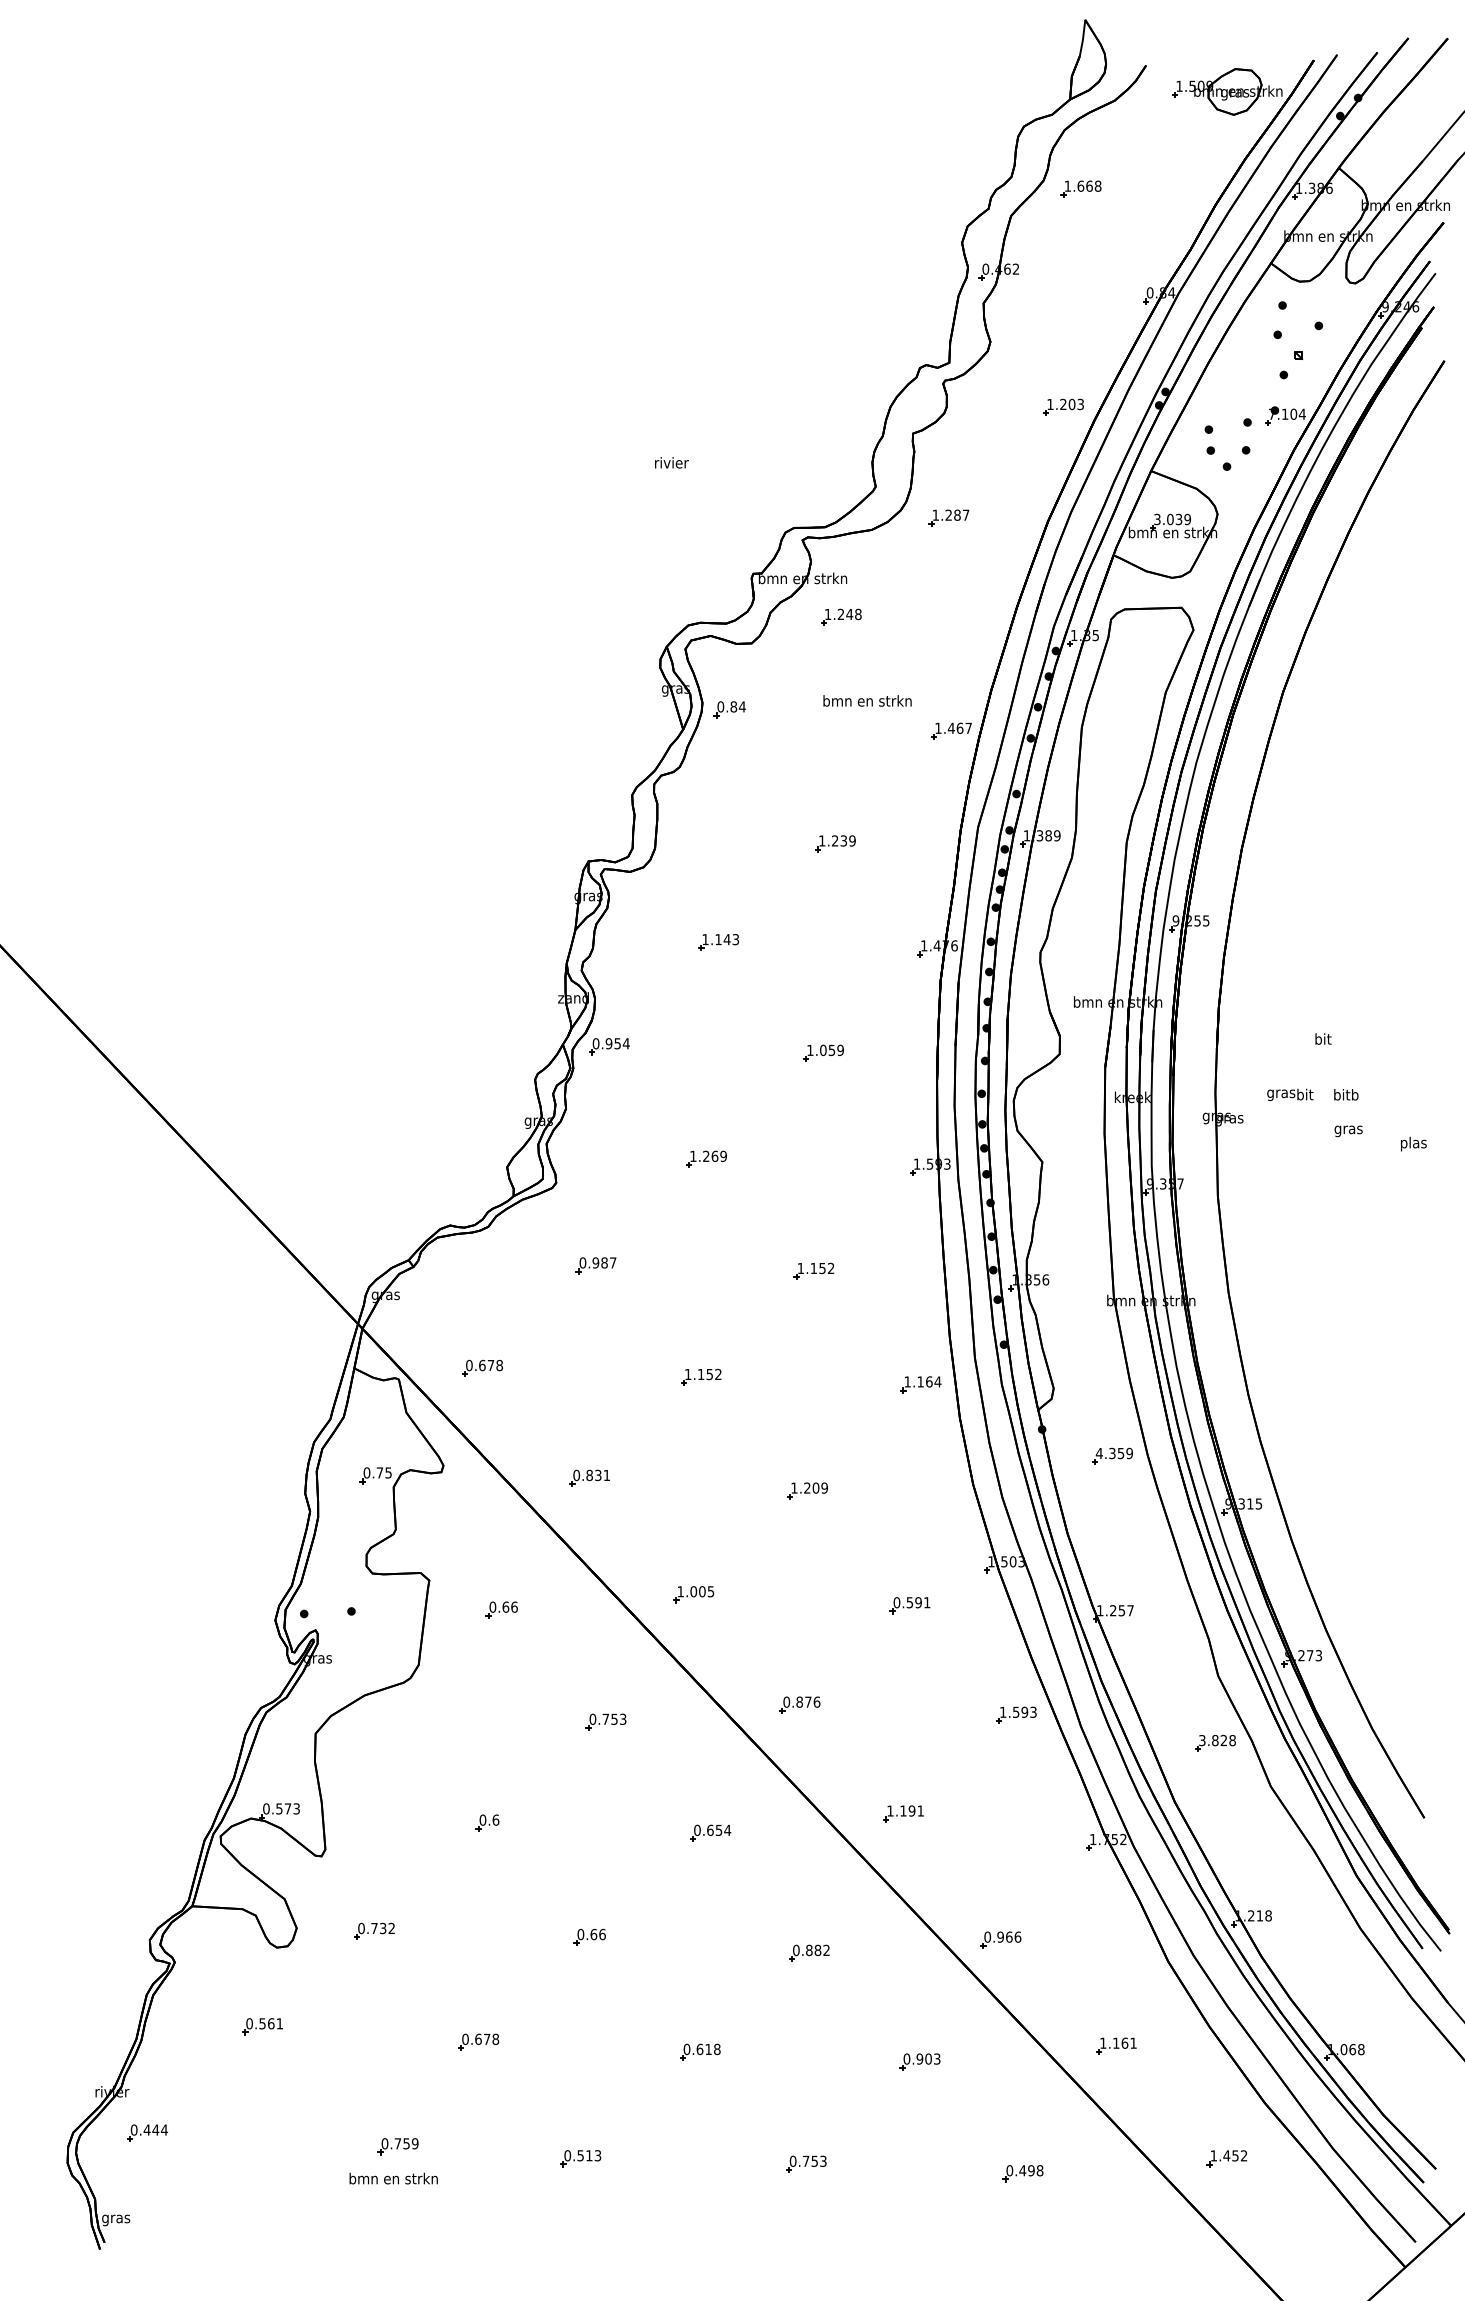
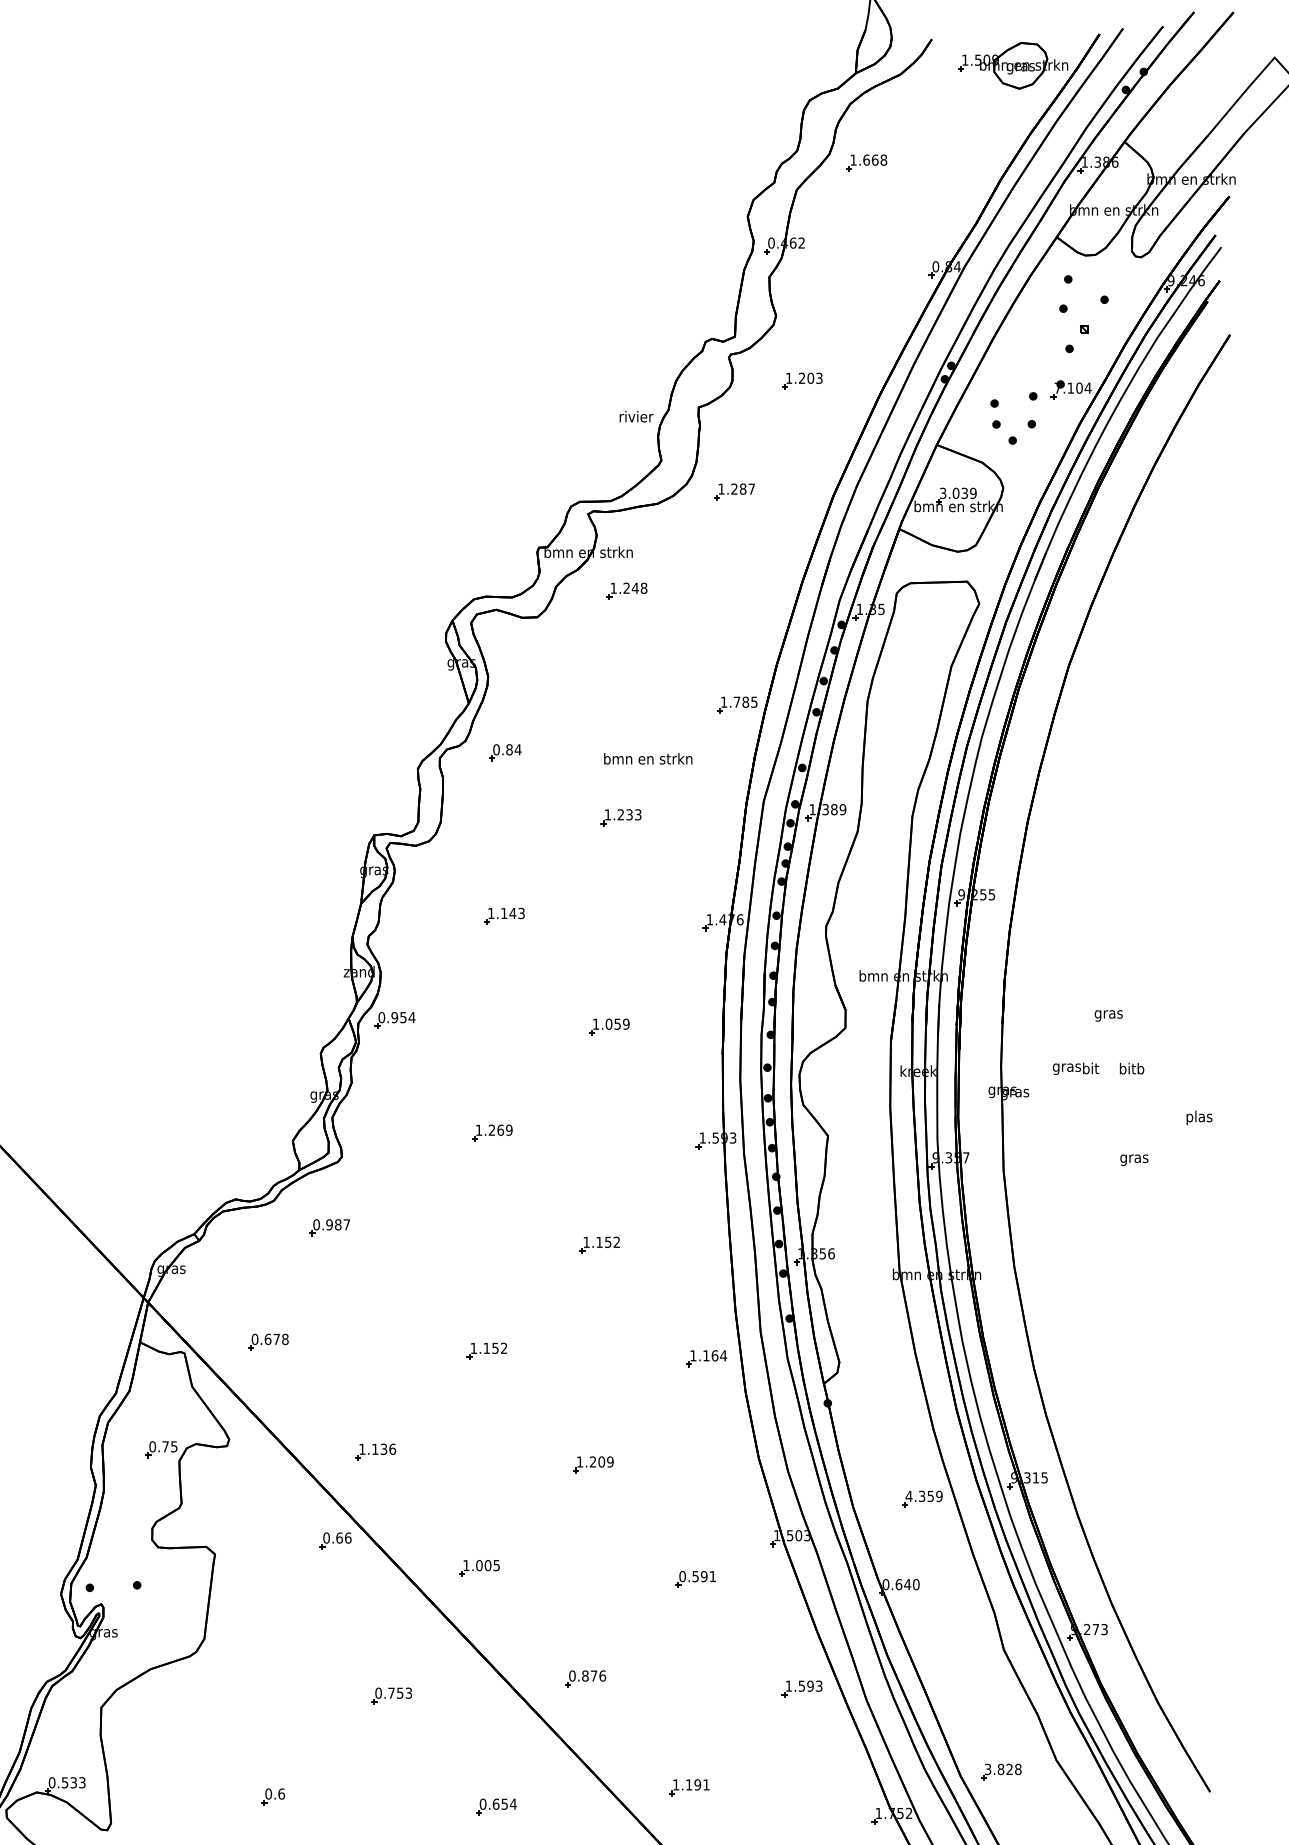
part: (1063, 406) -> (802, 380), moved
text: (671, 462) -> (636, 416), moved
text: (867, 700) -> (648, 758), moved
part: (729, 709) -> (505, 752), moved
text: (959, 727) -> (745, 701), 1.467 -> 1.785
text: (852, 840) -> (638, 814), 1.239 -> 1.233
text: (1323, 1040) -> (1109, 1014), bit -> gras
text: (1348, 1131) -> (1134, 1160), moved
part: (595, 1265) -> (329, 1227), moved
part: (1112, 1455) -> (922, 1498), moved
text: (591, 1475) -> (377, 1449), 0.831 -> 1.136
part: (501, 1609) -> (335, 1540), moved
text: (1115, 1610) -> (901, 1584), 1.257 -> 0.640
part: (1215, 1743) -> (1001, 1772), moved
text: (287, 1808) -> (73, 1782), 0.573 -> 0.533

